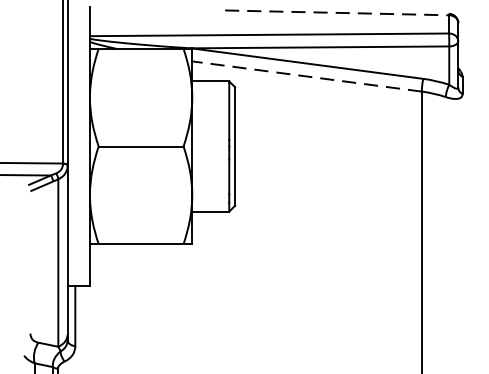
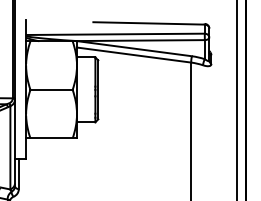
line: (338, 13) -> (149, 23), dashed -> solid
line: (307, 77) -> (134, 55), dashed -> solid

